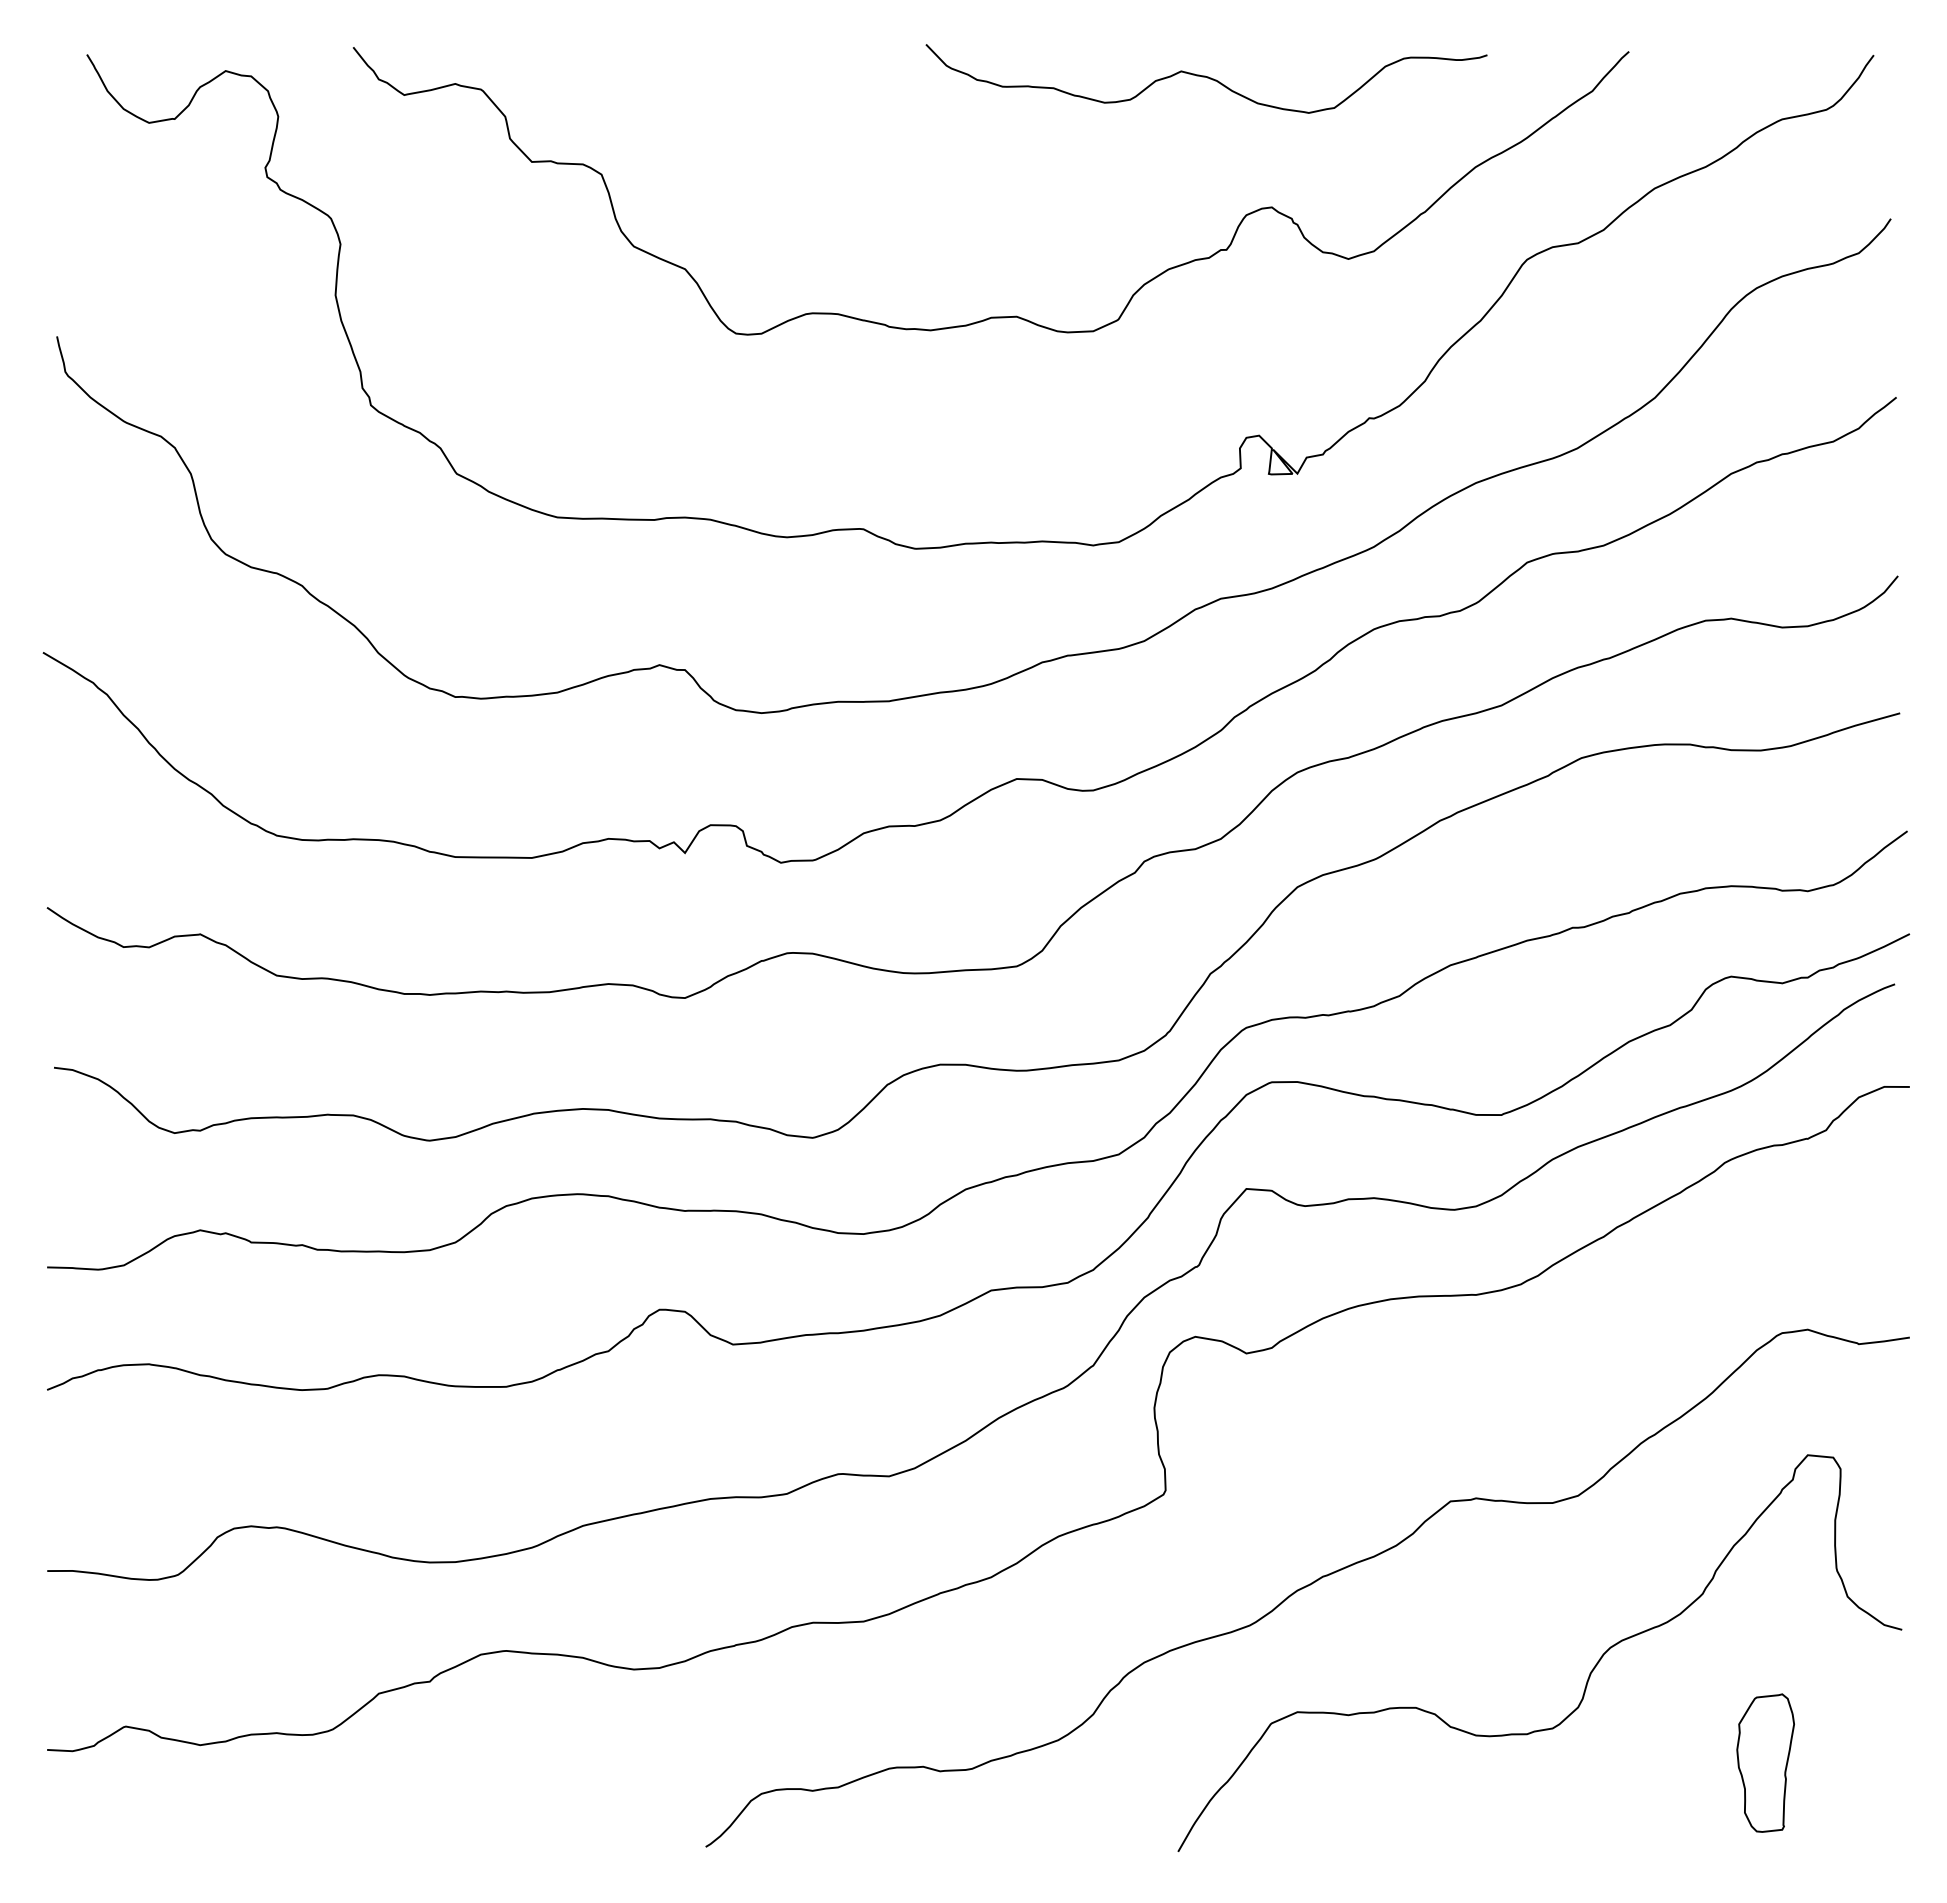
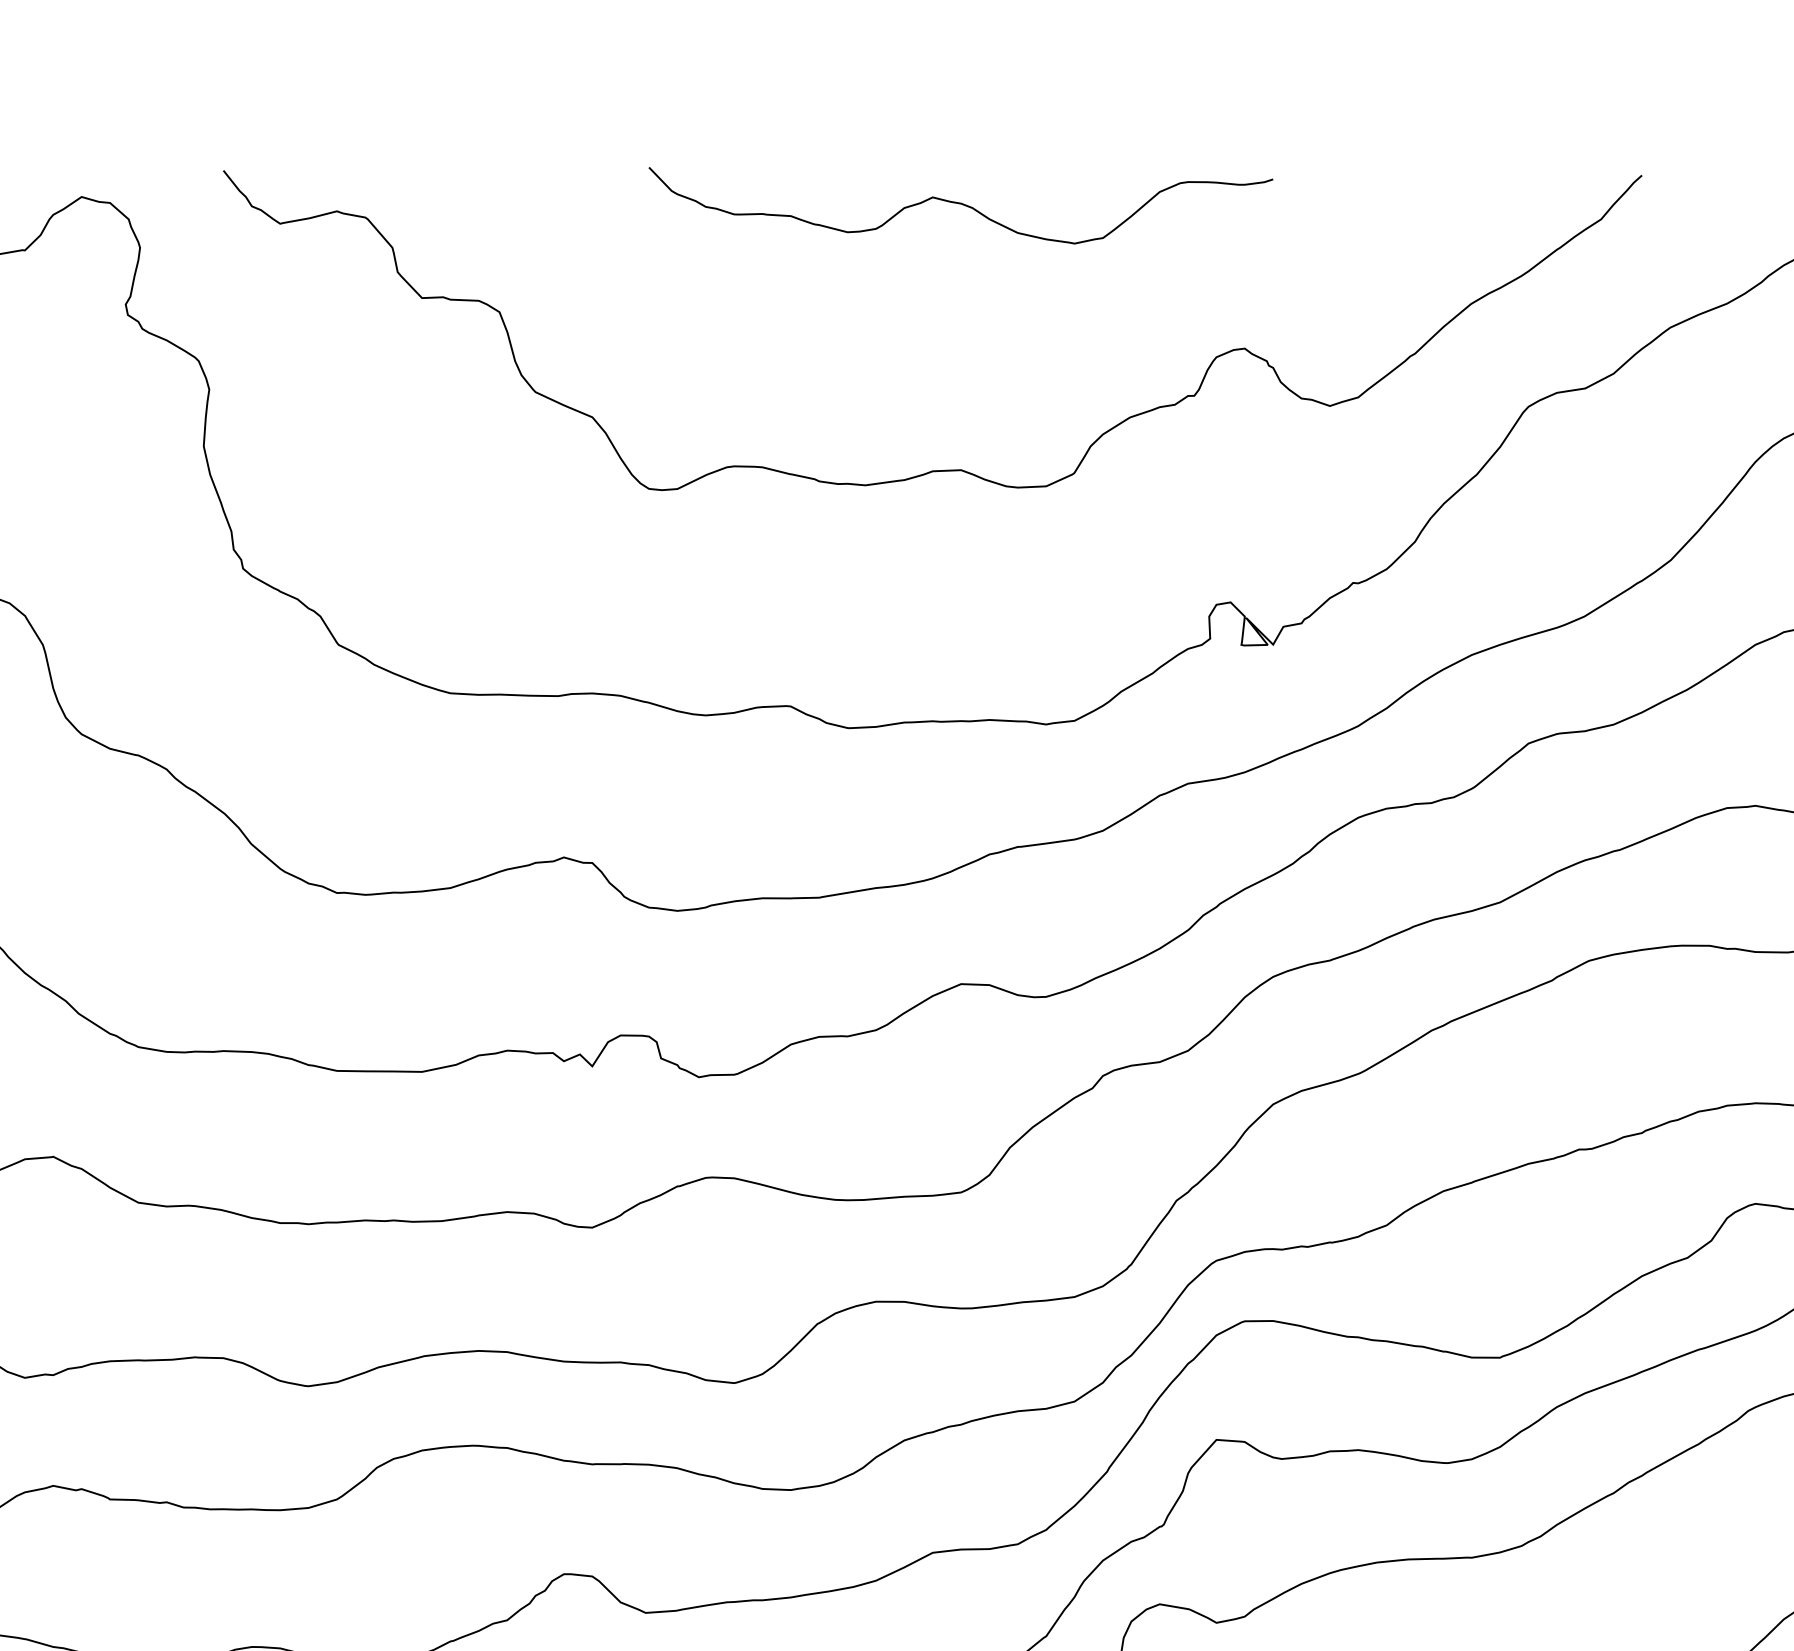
curve: (1206, 77) -> (960, 204), moved

